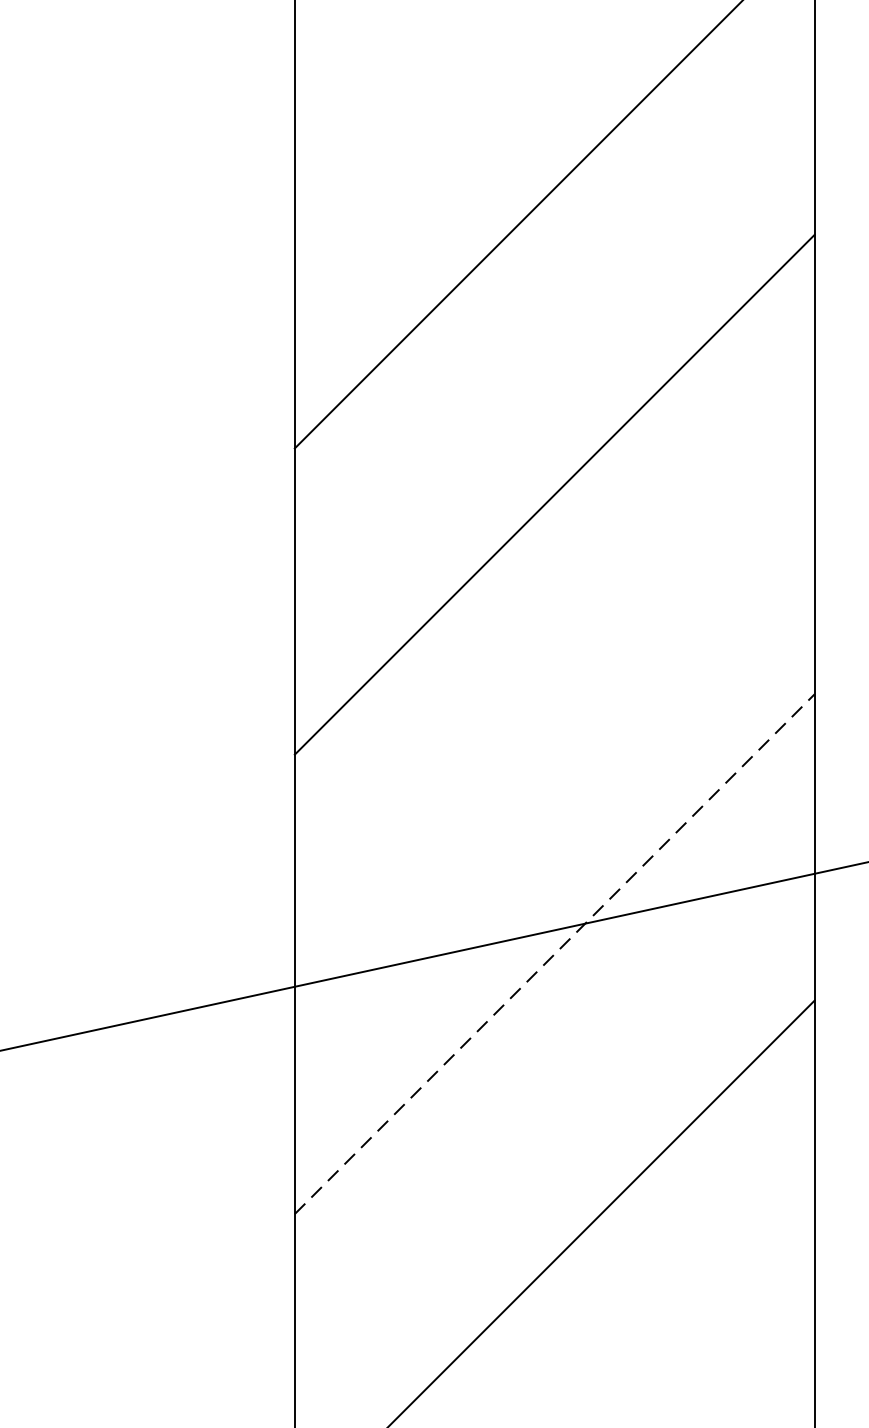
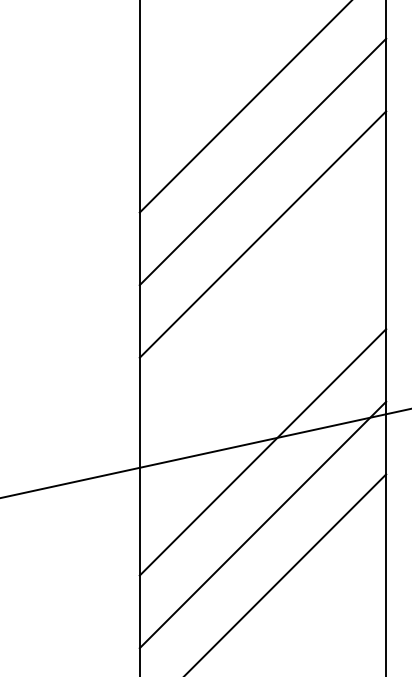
line: (553, 340) -> (262, 161), added
line: (555, 954) -> (263, 452), dashed -> solid
line: (553, 1106) -> (262, 524), added

